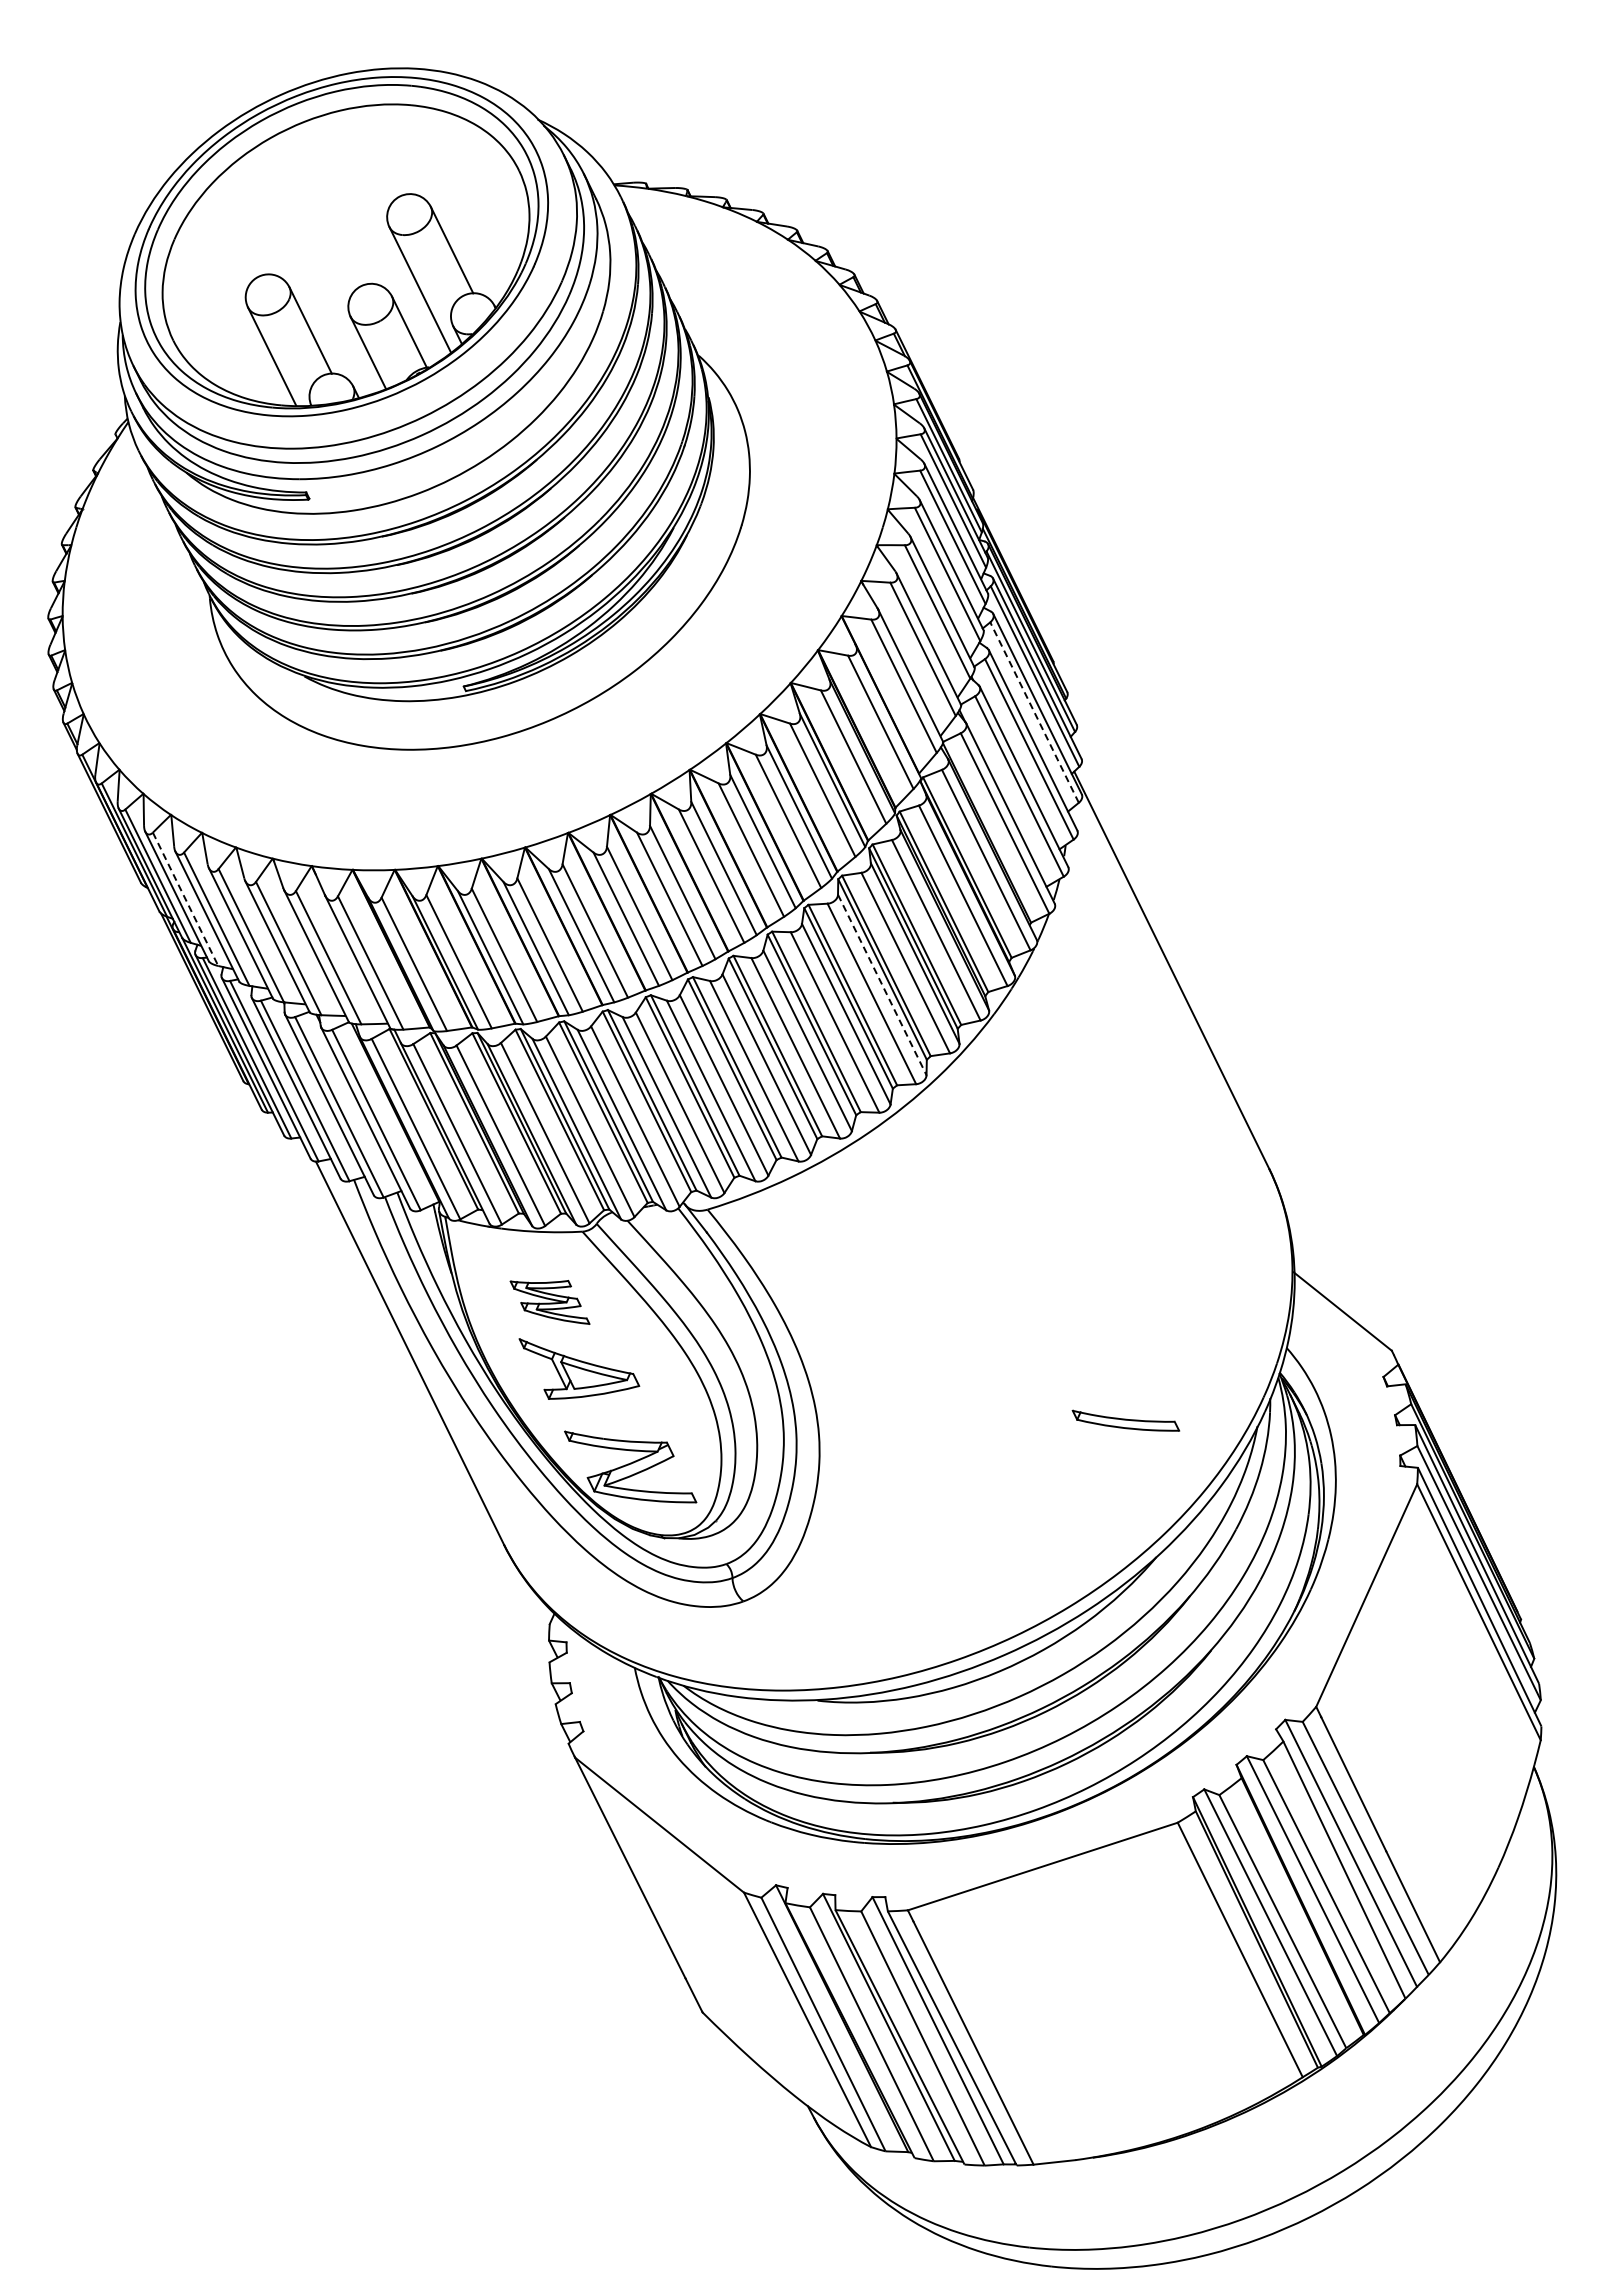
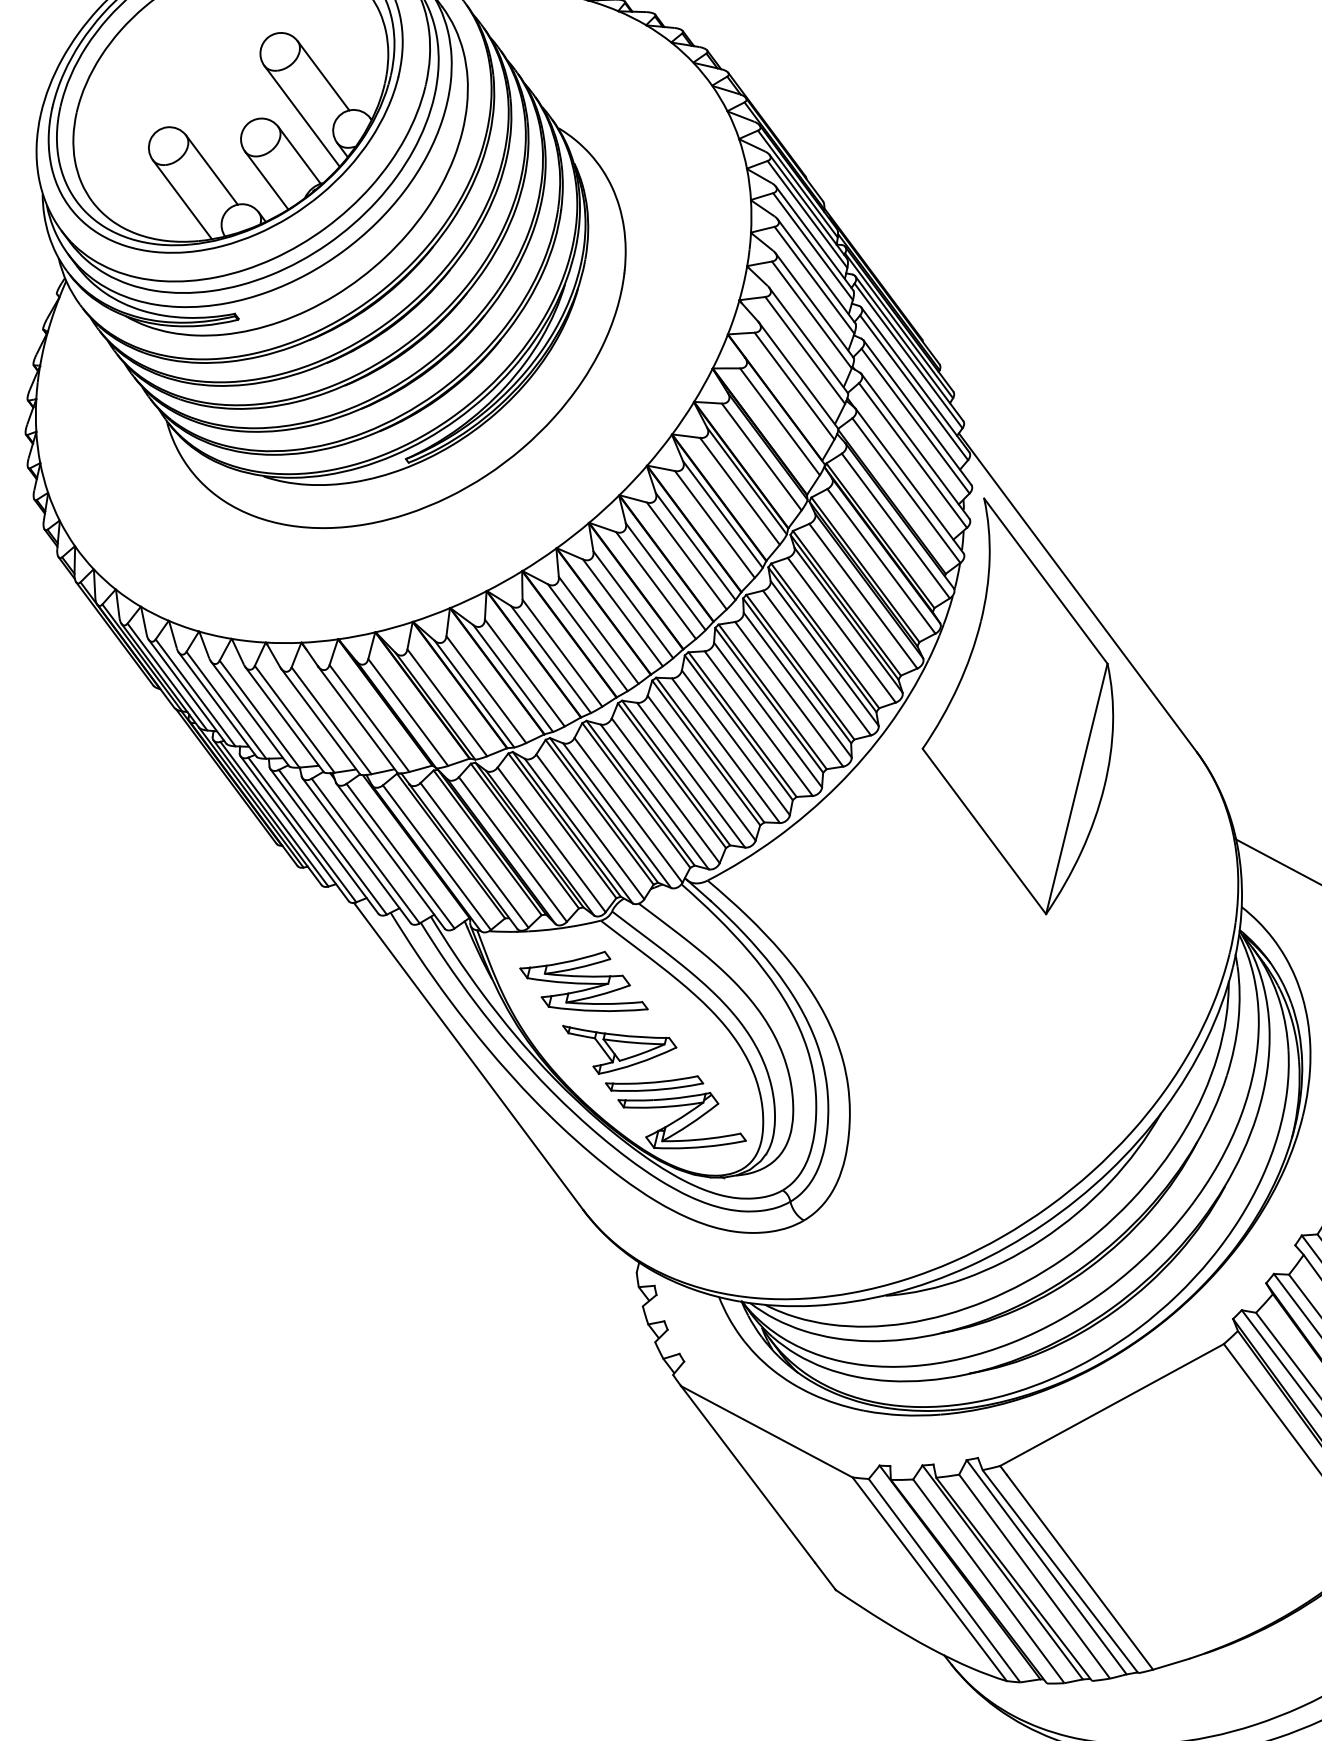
line: (1034, 712) -> (914, 387), dashed -> solid
line: (185, 899) -> (195, 693), dashed -> solid
line: (882, 984) -> (824, 652), dashed -> solid
part: (1079, 1081) -> (1014, 706), added
part: (549, 1302) -> (583, 988), size x1.67
part: (1125, 1420) -> (654, 1083), moved

